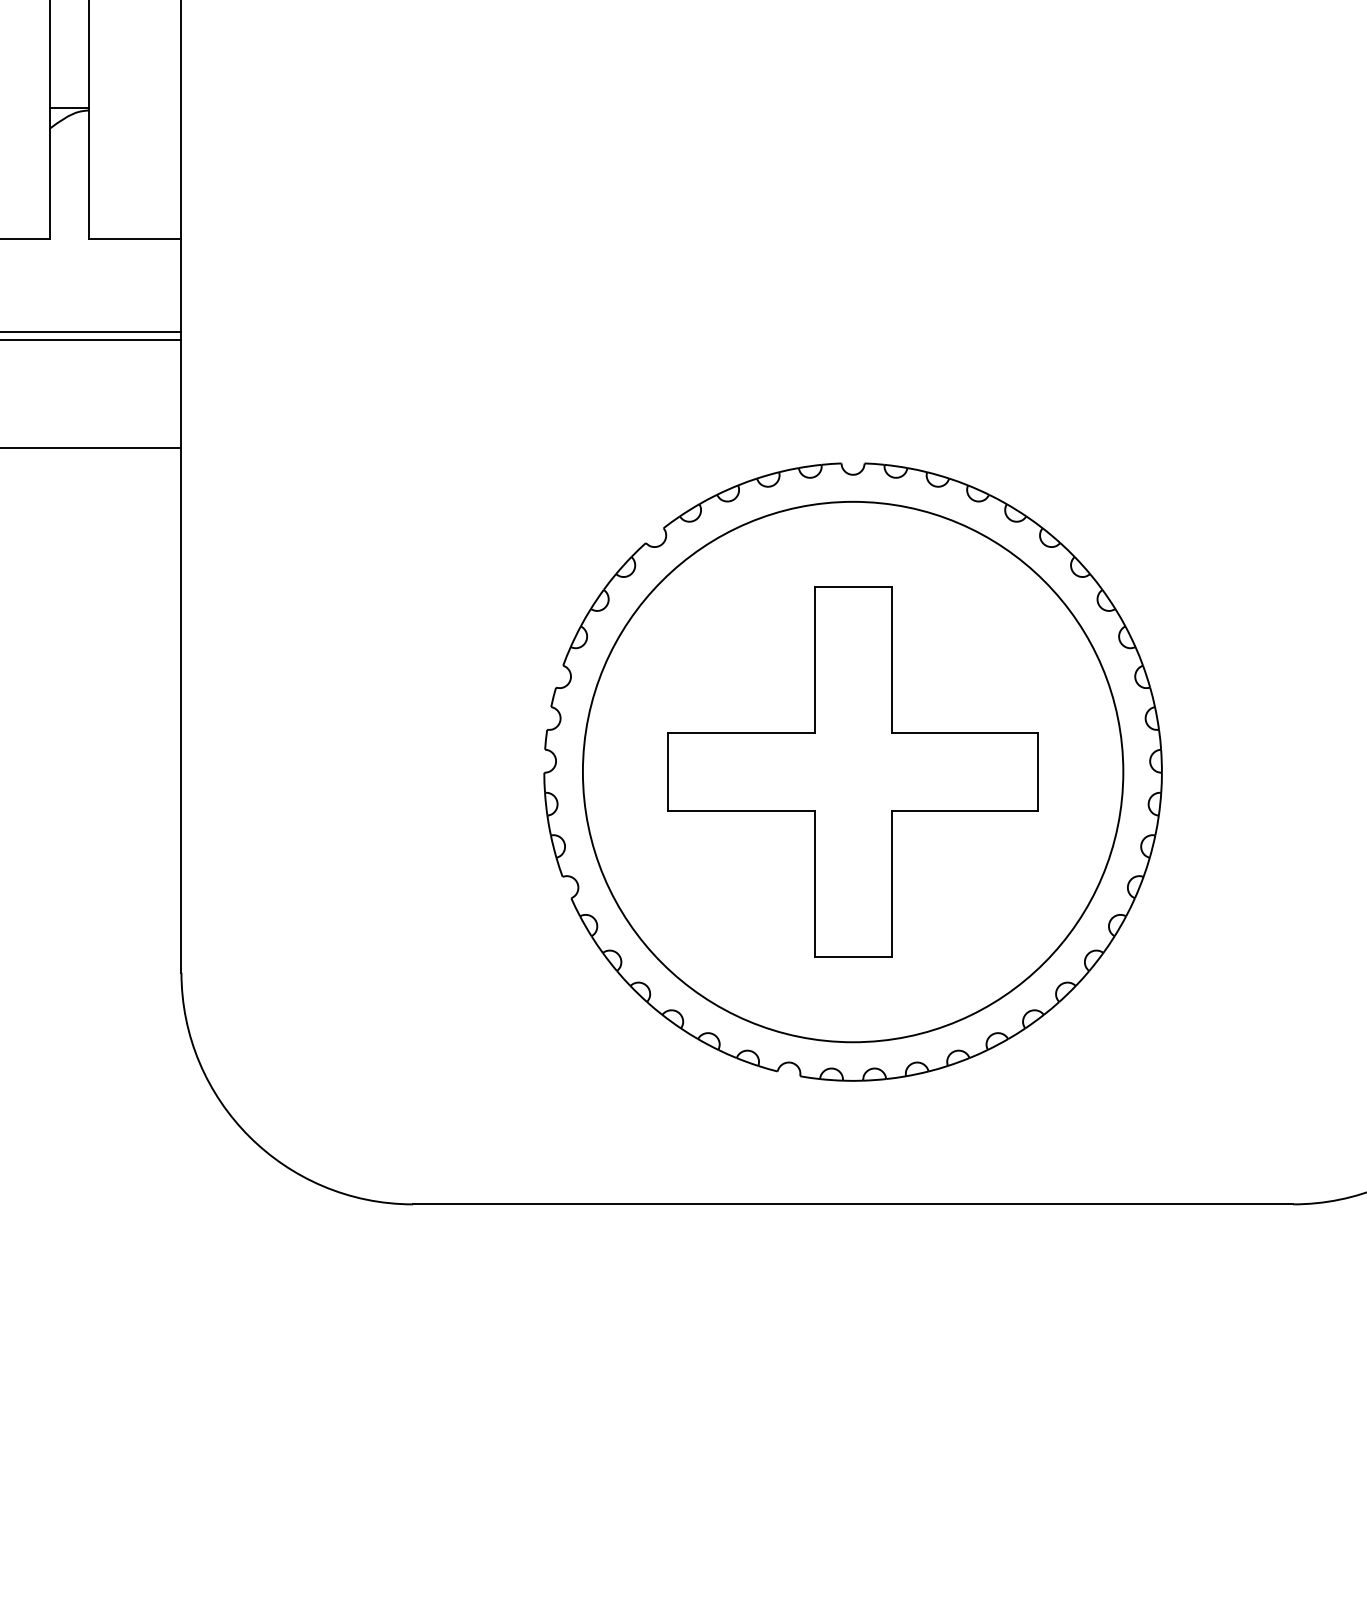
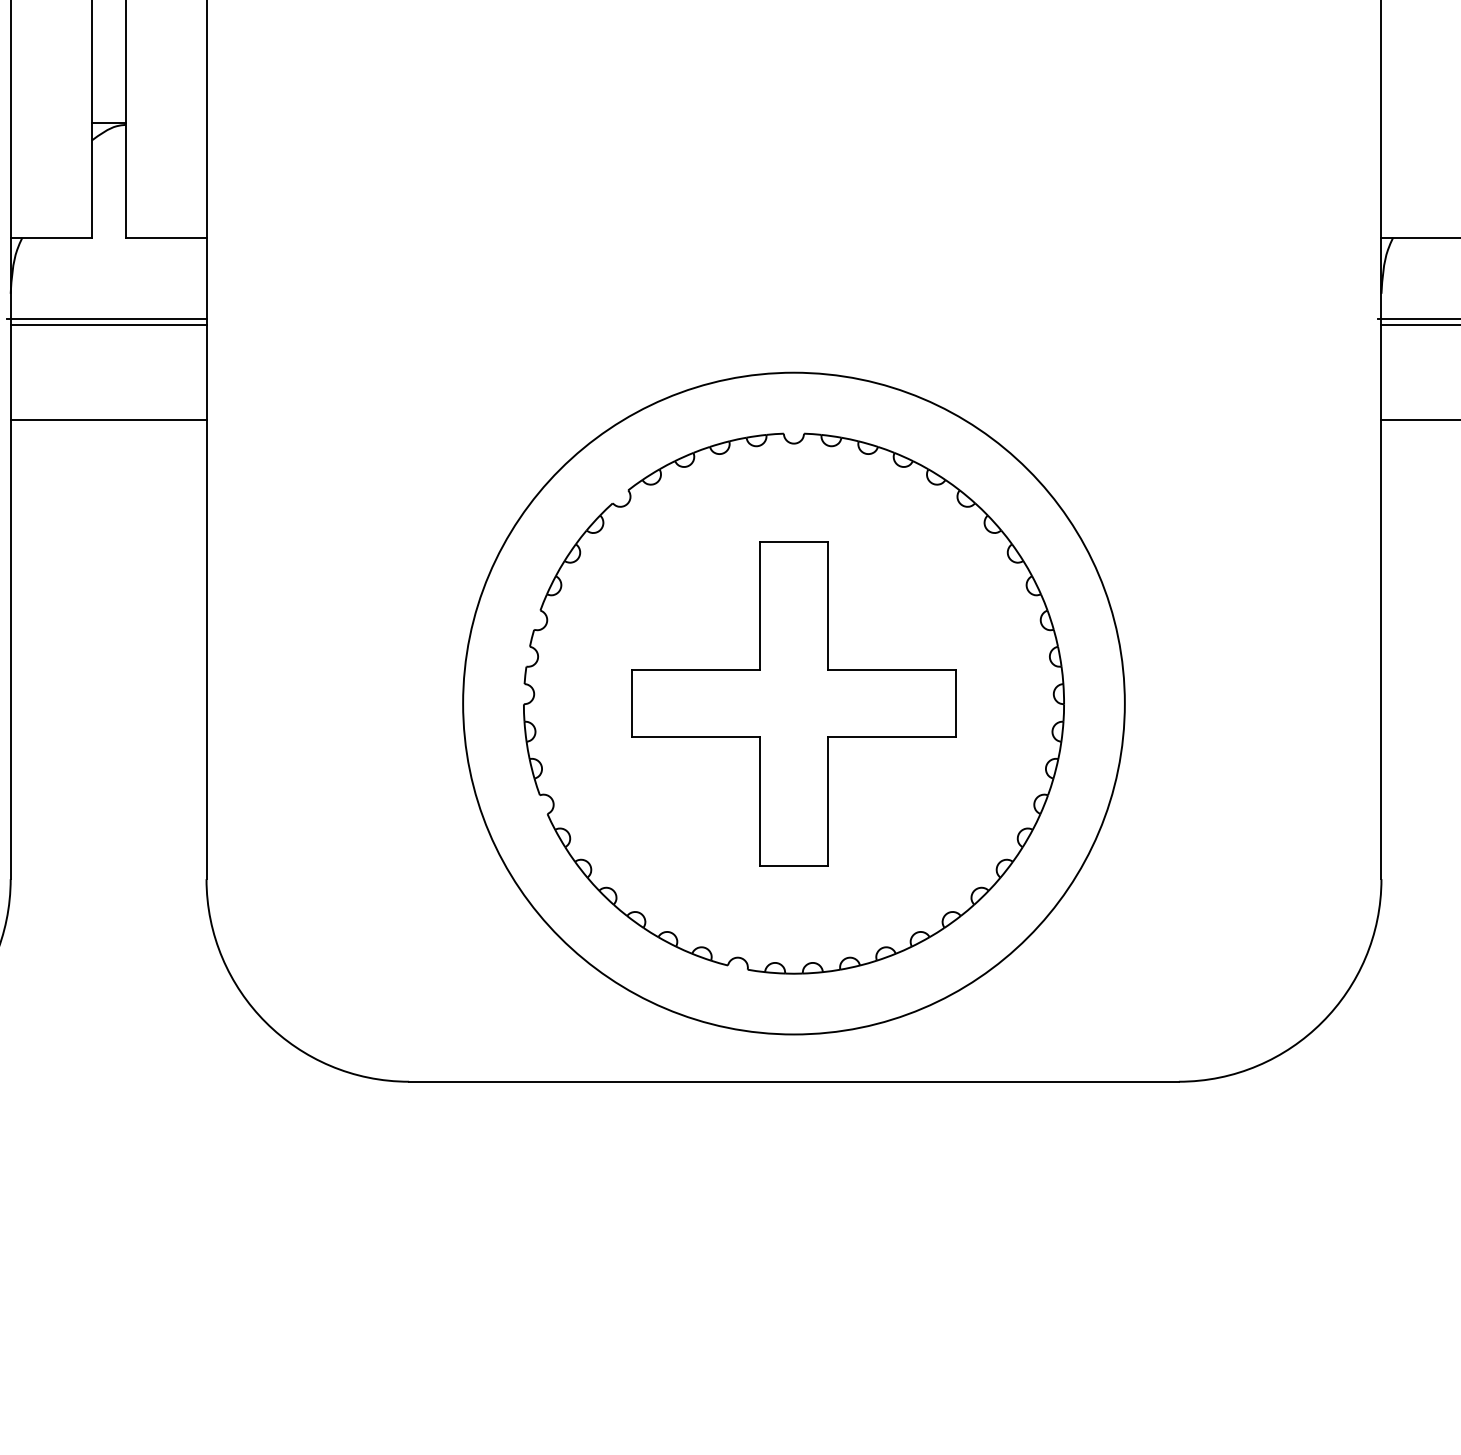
circle: (852, 771) -> (793, 703), size x1.4

